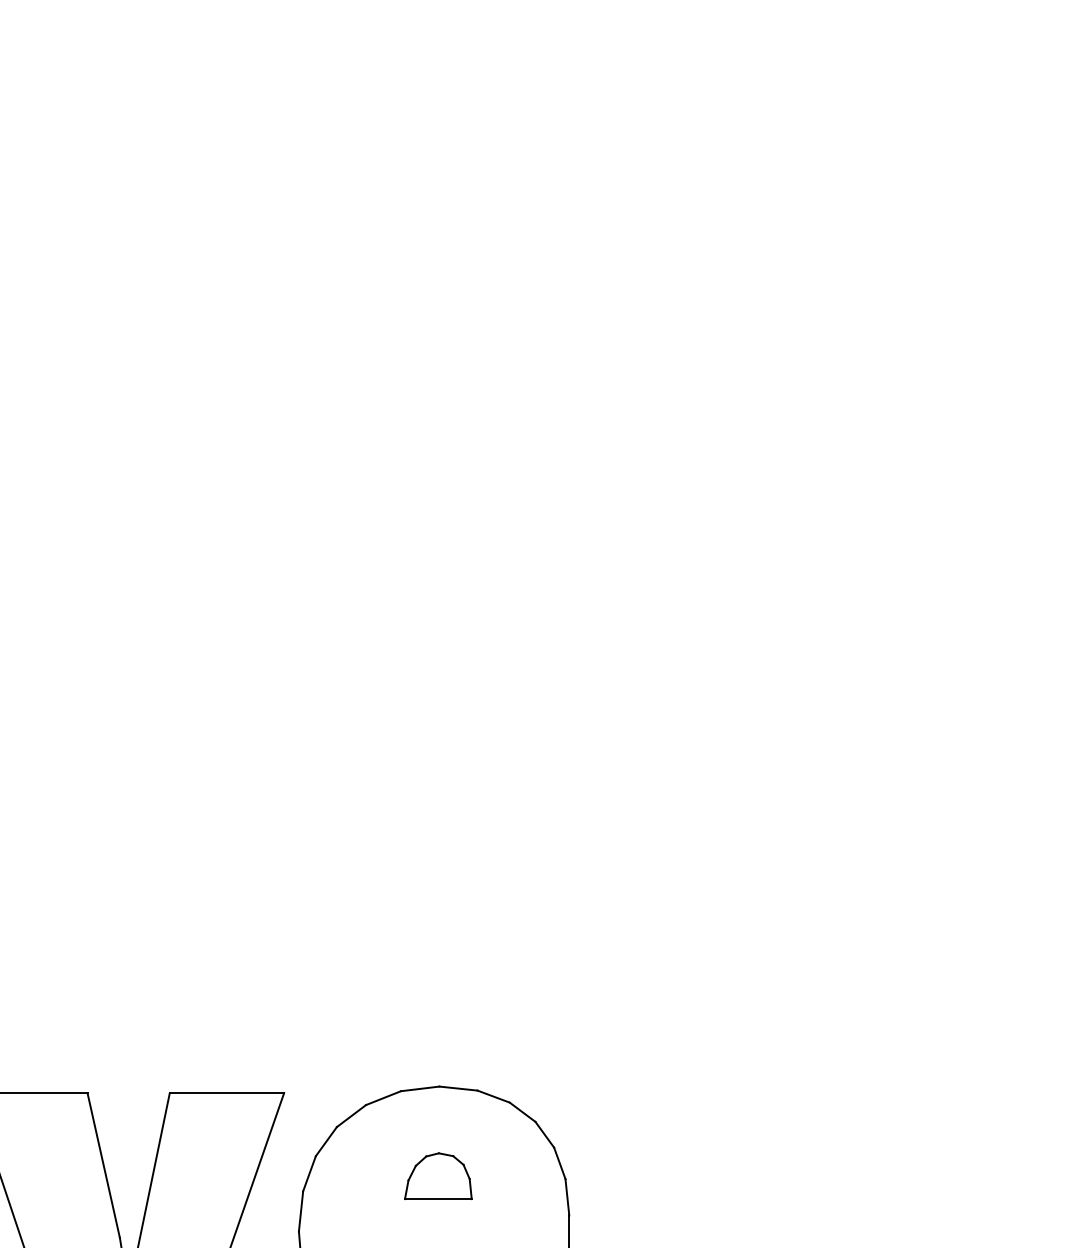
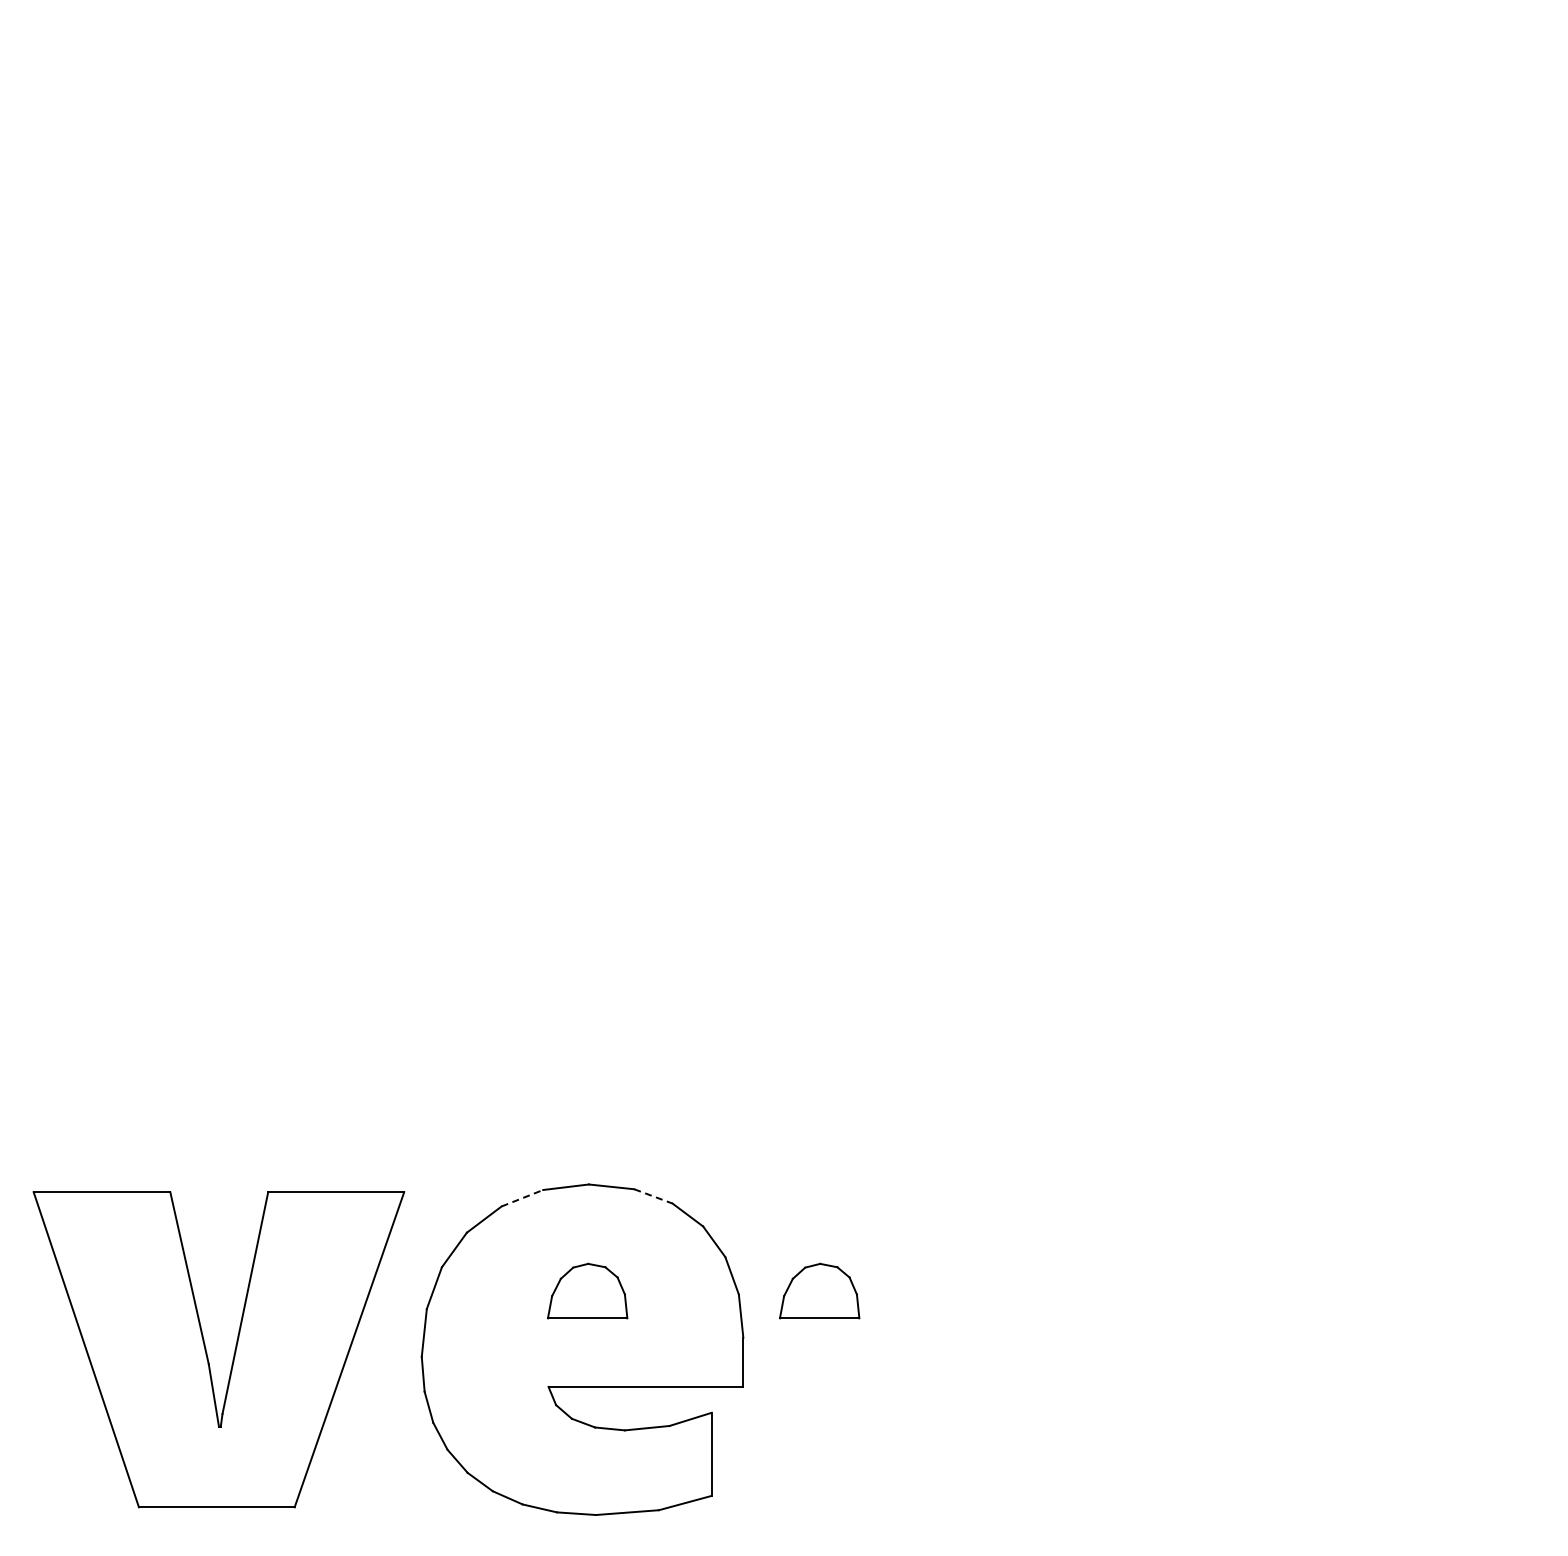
line: (493, 1096) -> (653, 1196), solid -> dashed
line: (383, 1098) -> (522, 1198), solid -> dashed
part: (633, 1175) -> (819, 1290), added

